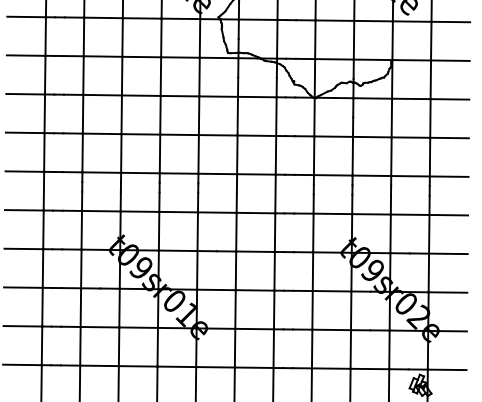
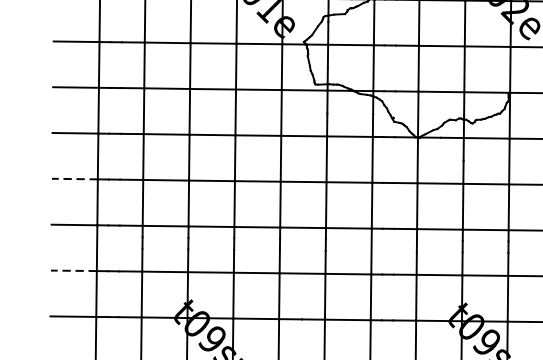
line: (24, 132) -> (74, 178), solid -> dashed
line: (23, 210) -> (72, 271), solid -> dashed

